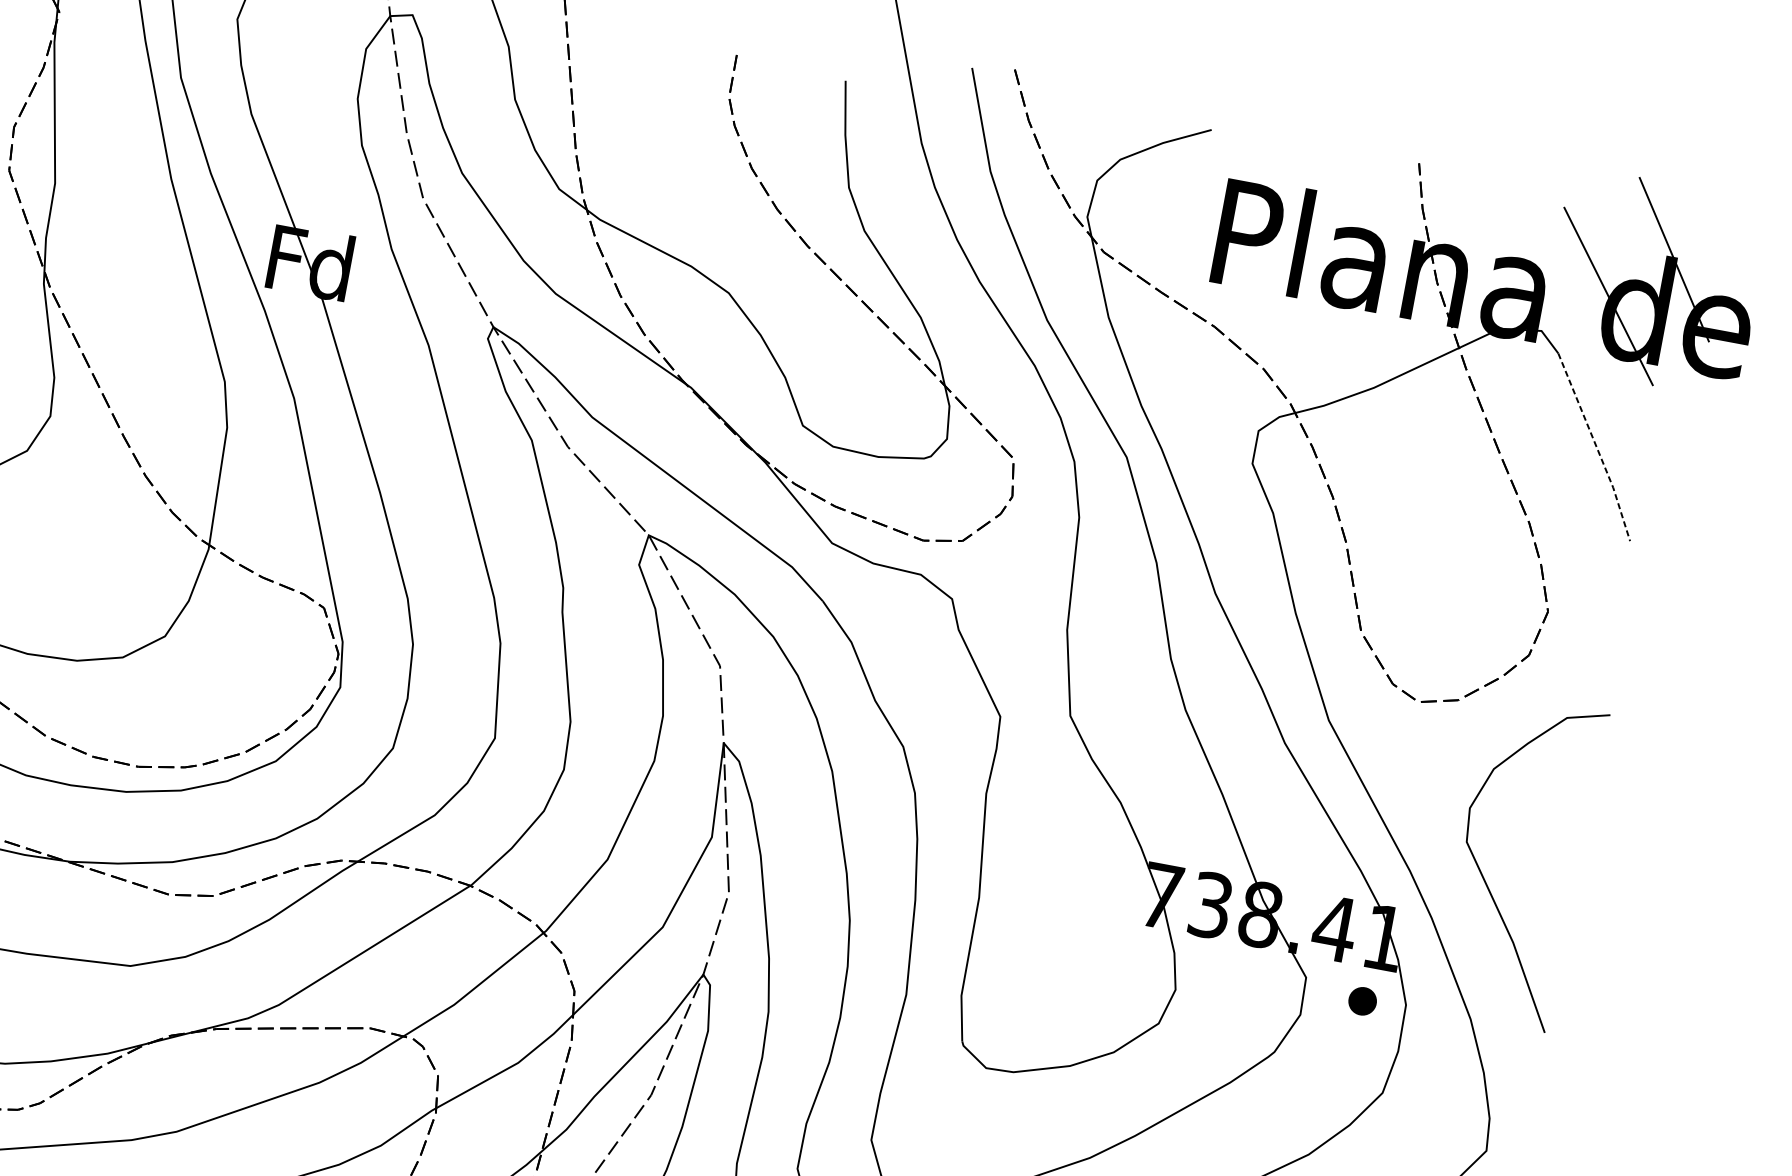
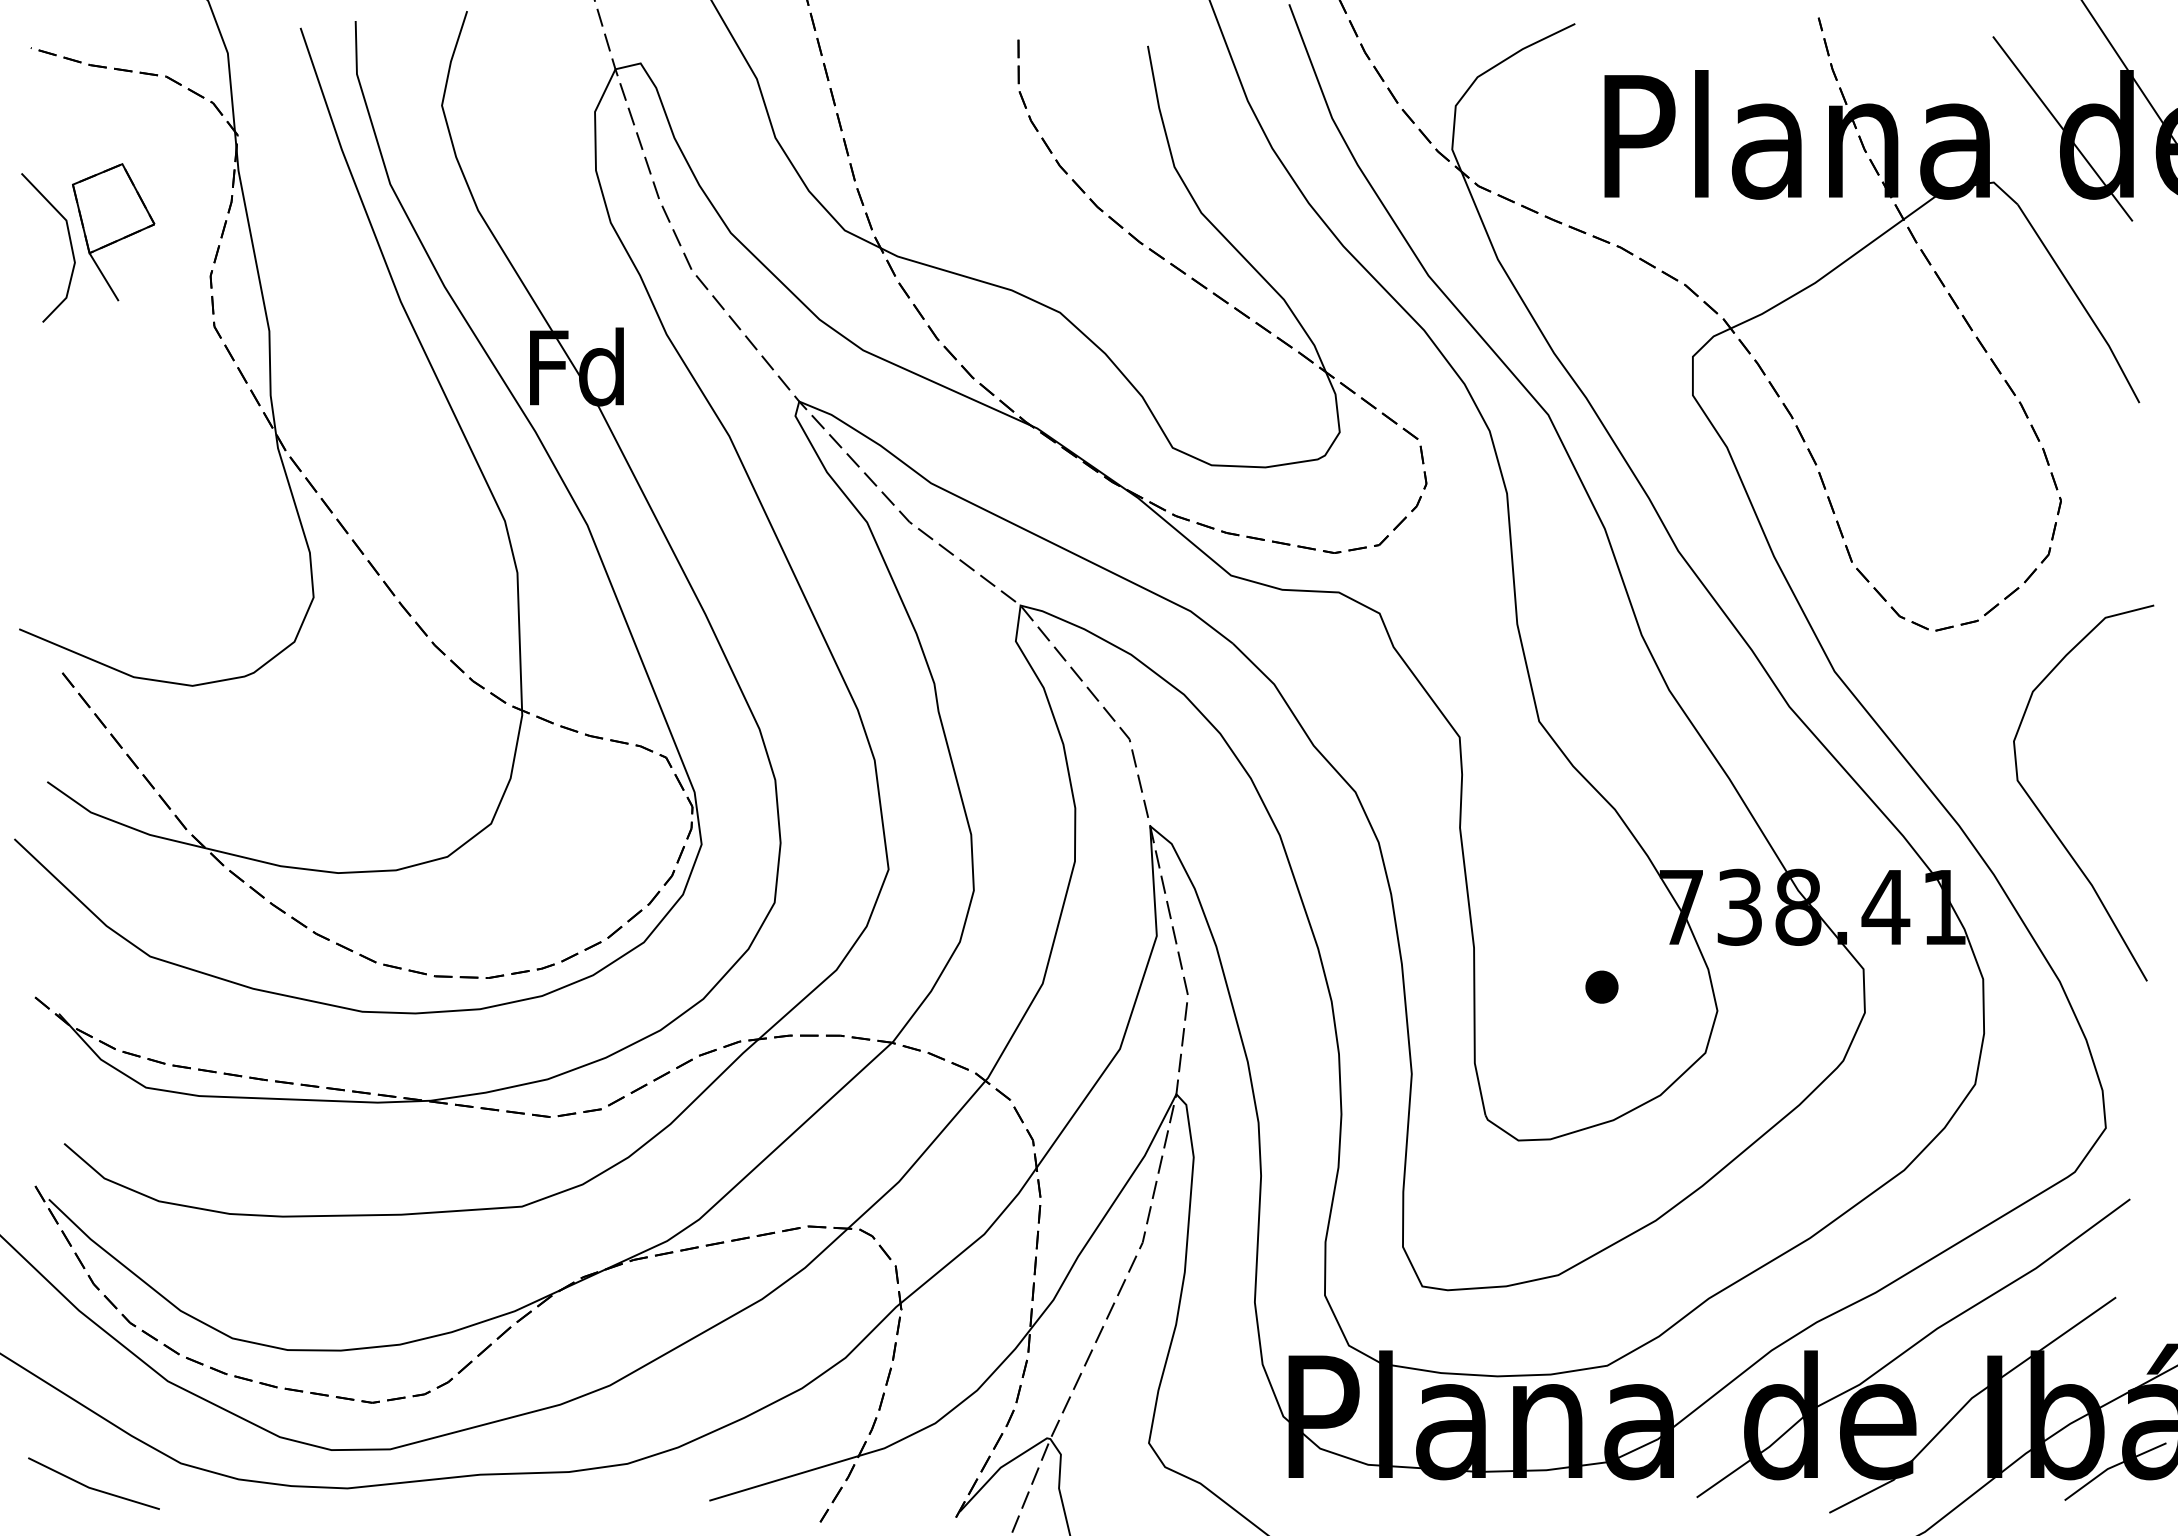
line: (1596, 447) -> (2081, 303), dashed -> solid
part: (1362, 1000) -> (1601, 986), moved

